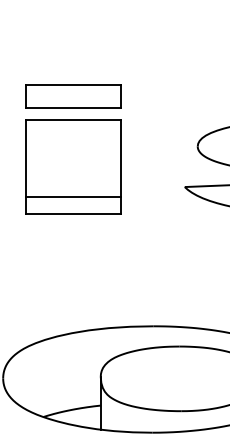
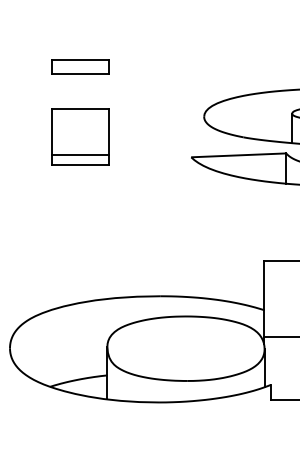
part: (73, 96) -> (80, 66), size x0.6
part: (73, 166) -> (80, 136), size x0.6

